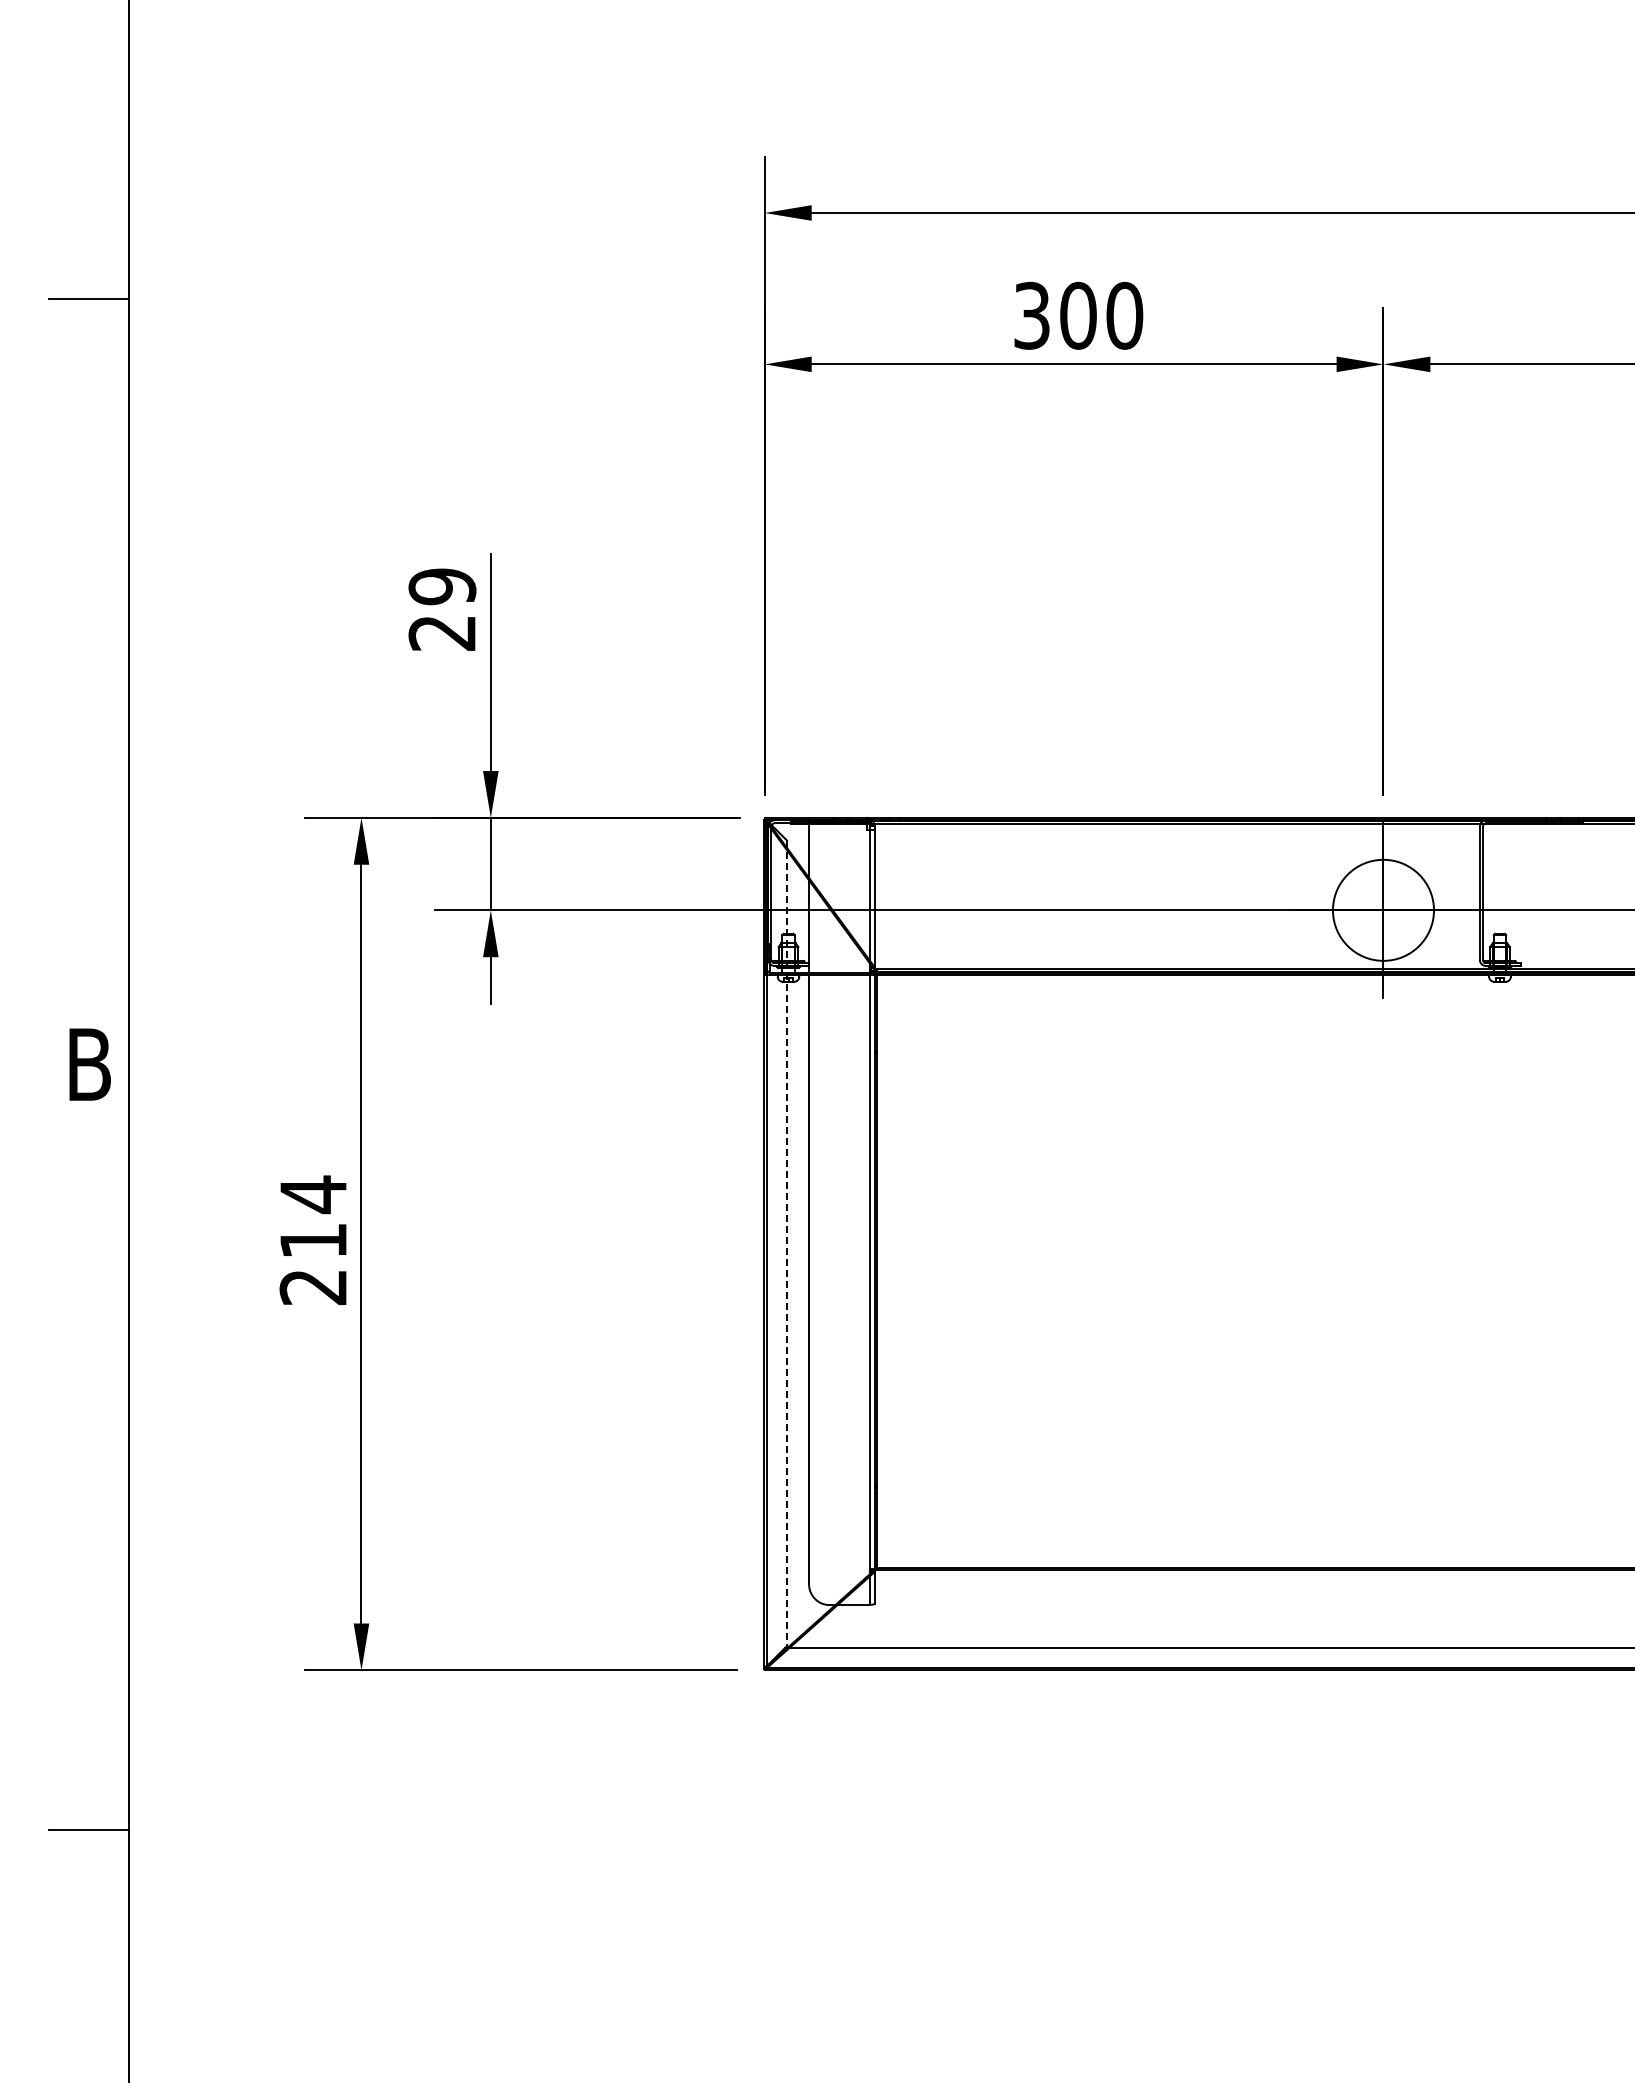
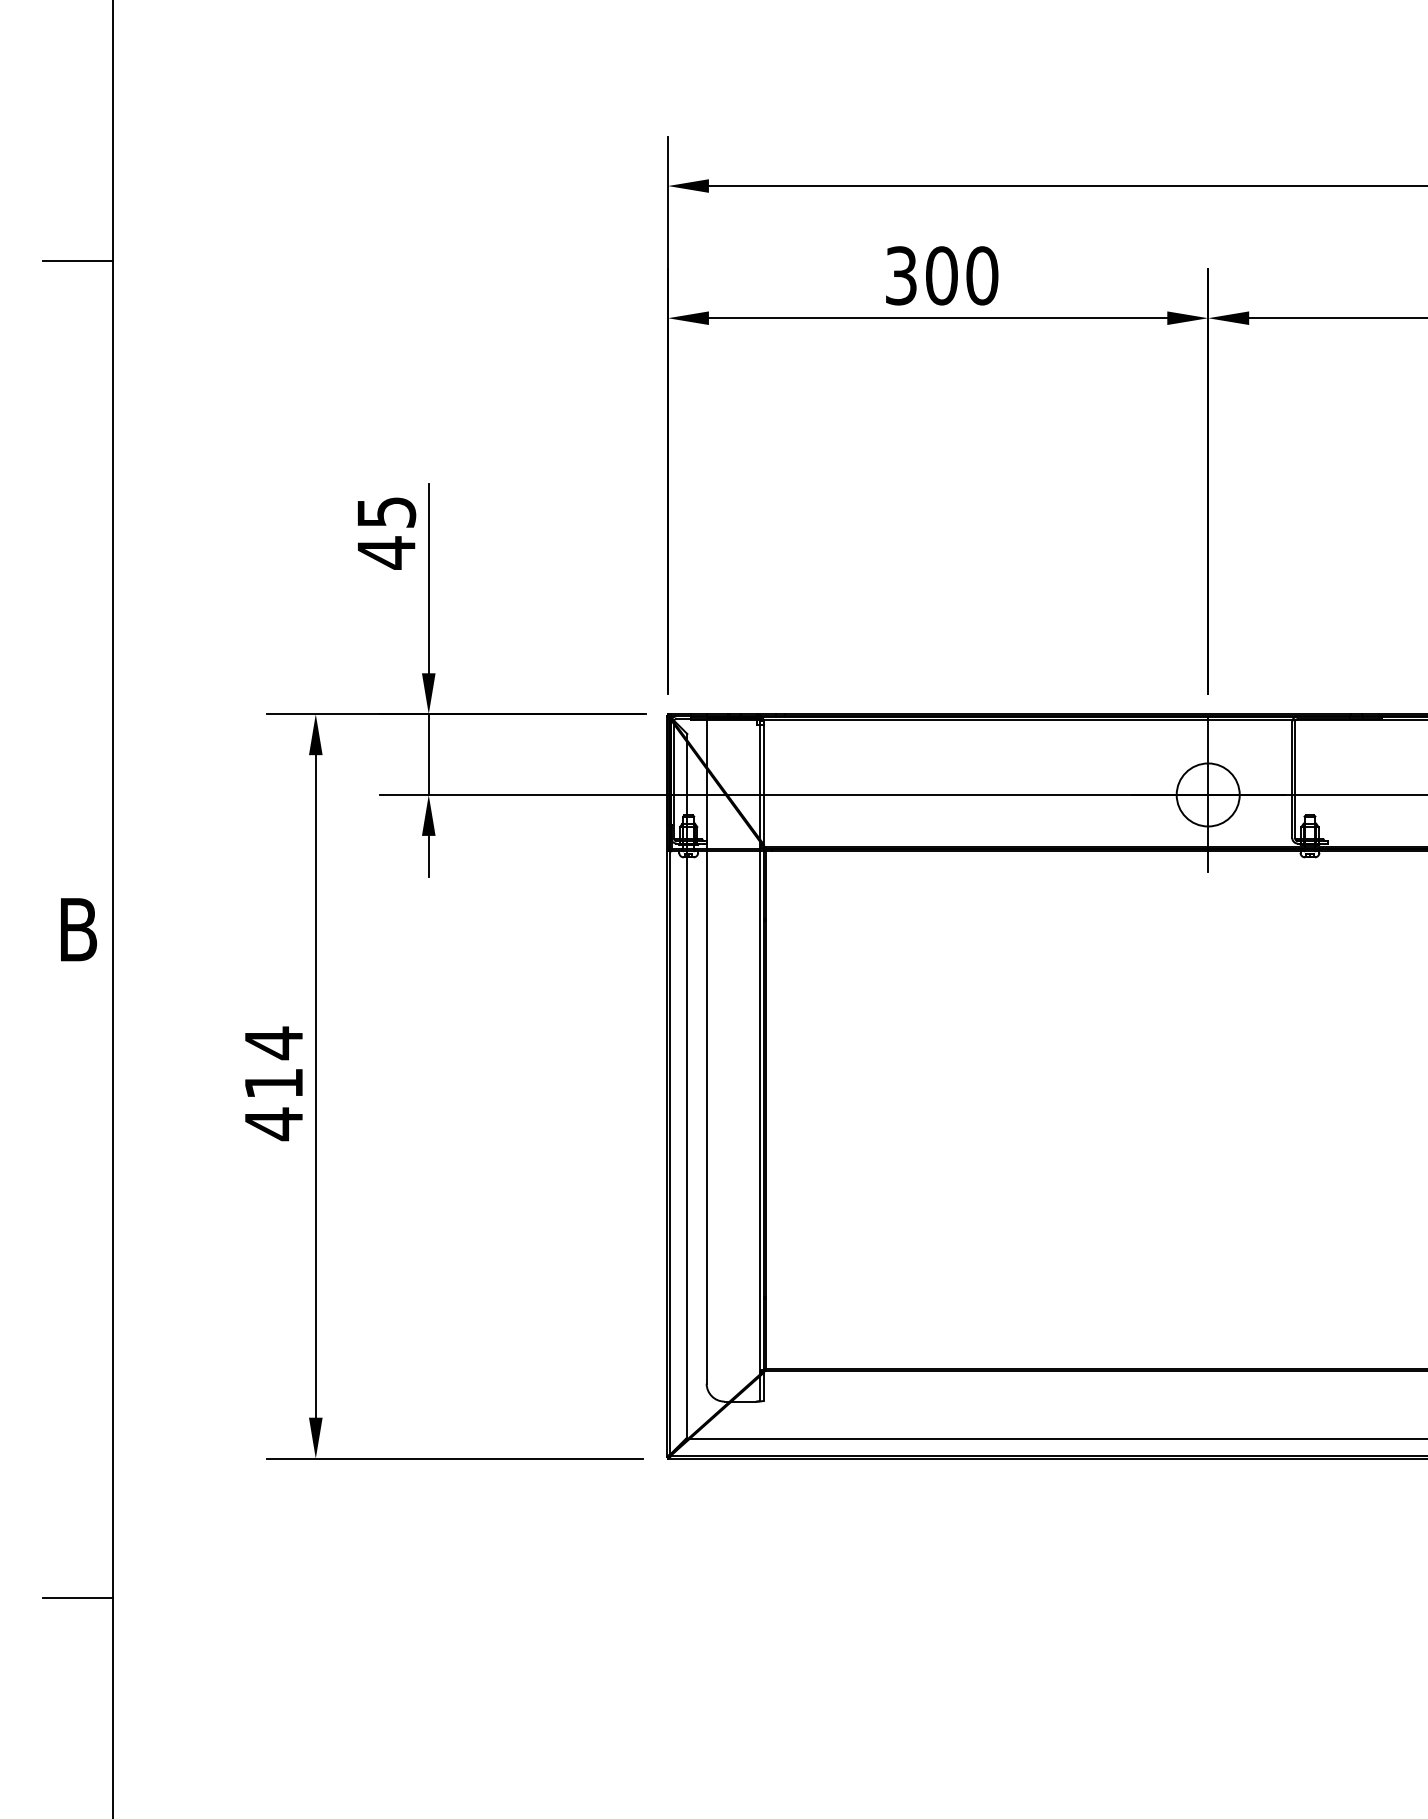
text: (442, 610) -> (386, 533), 29 -> 45
circle: (1383, 910) -> (1208, 795), size x0.71
line: (787, 1244) -> (687, 1086), dashed -> solid
text: (312, 1287) -> (273, 1124), 214 -> 414

